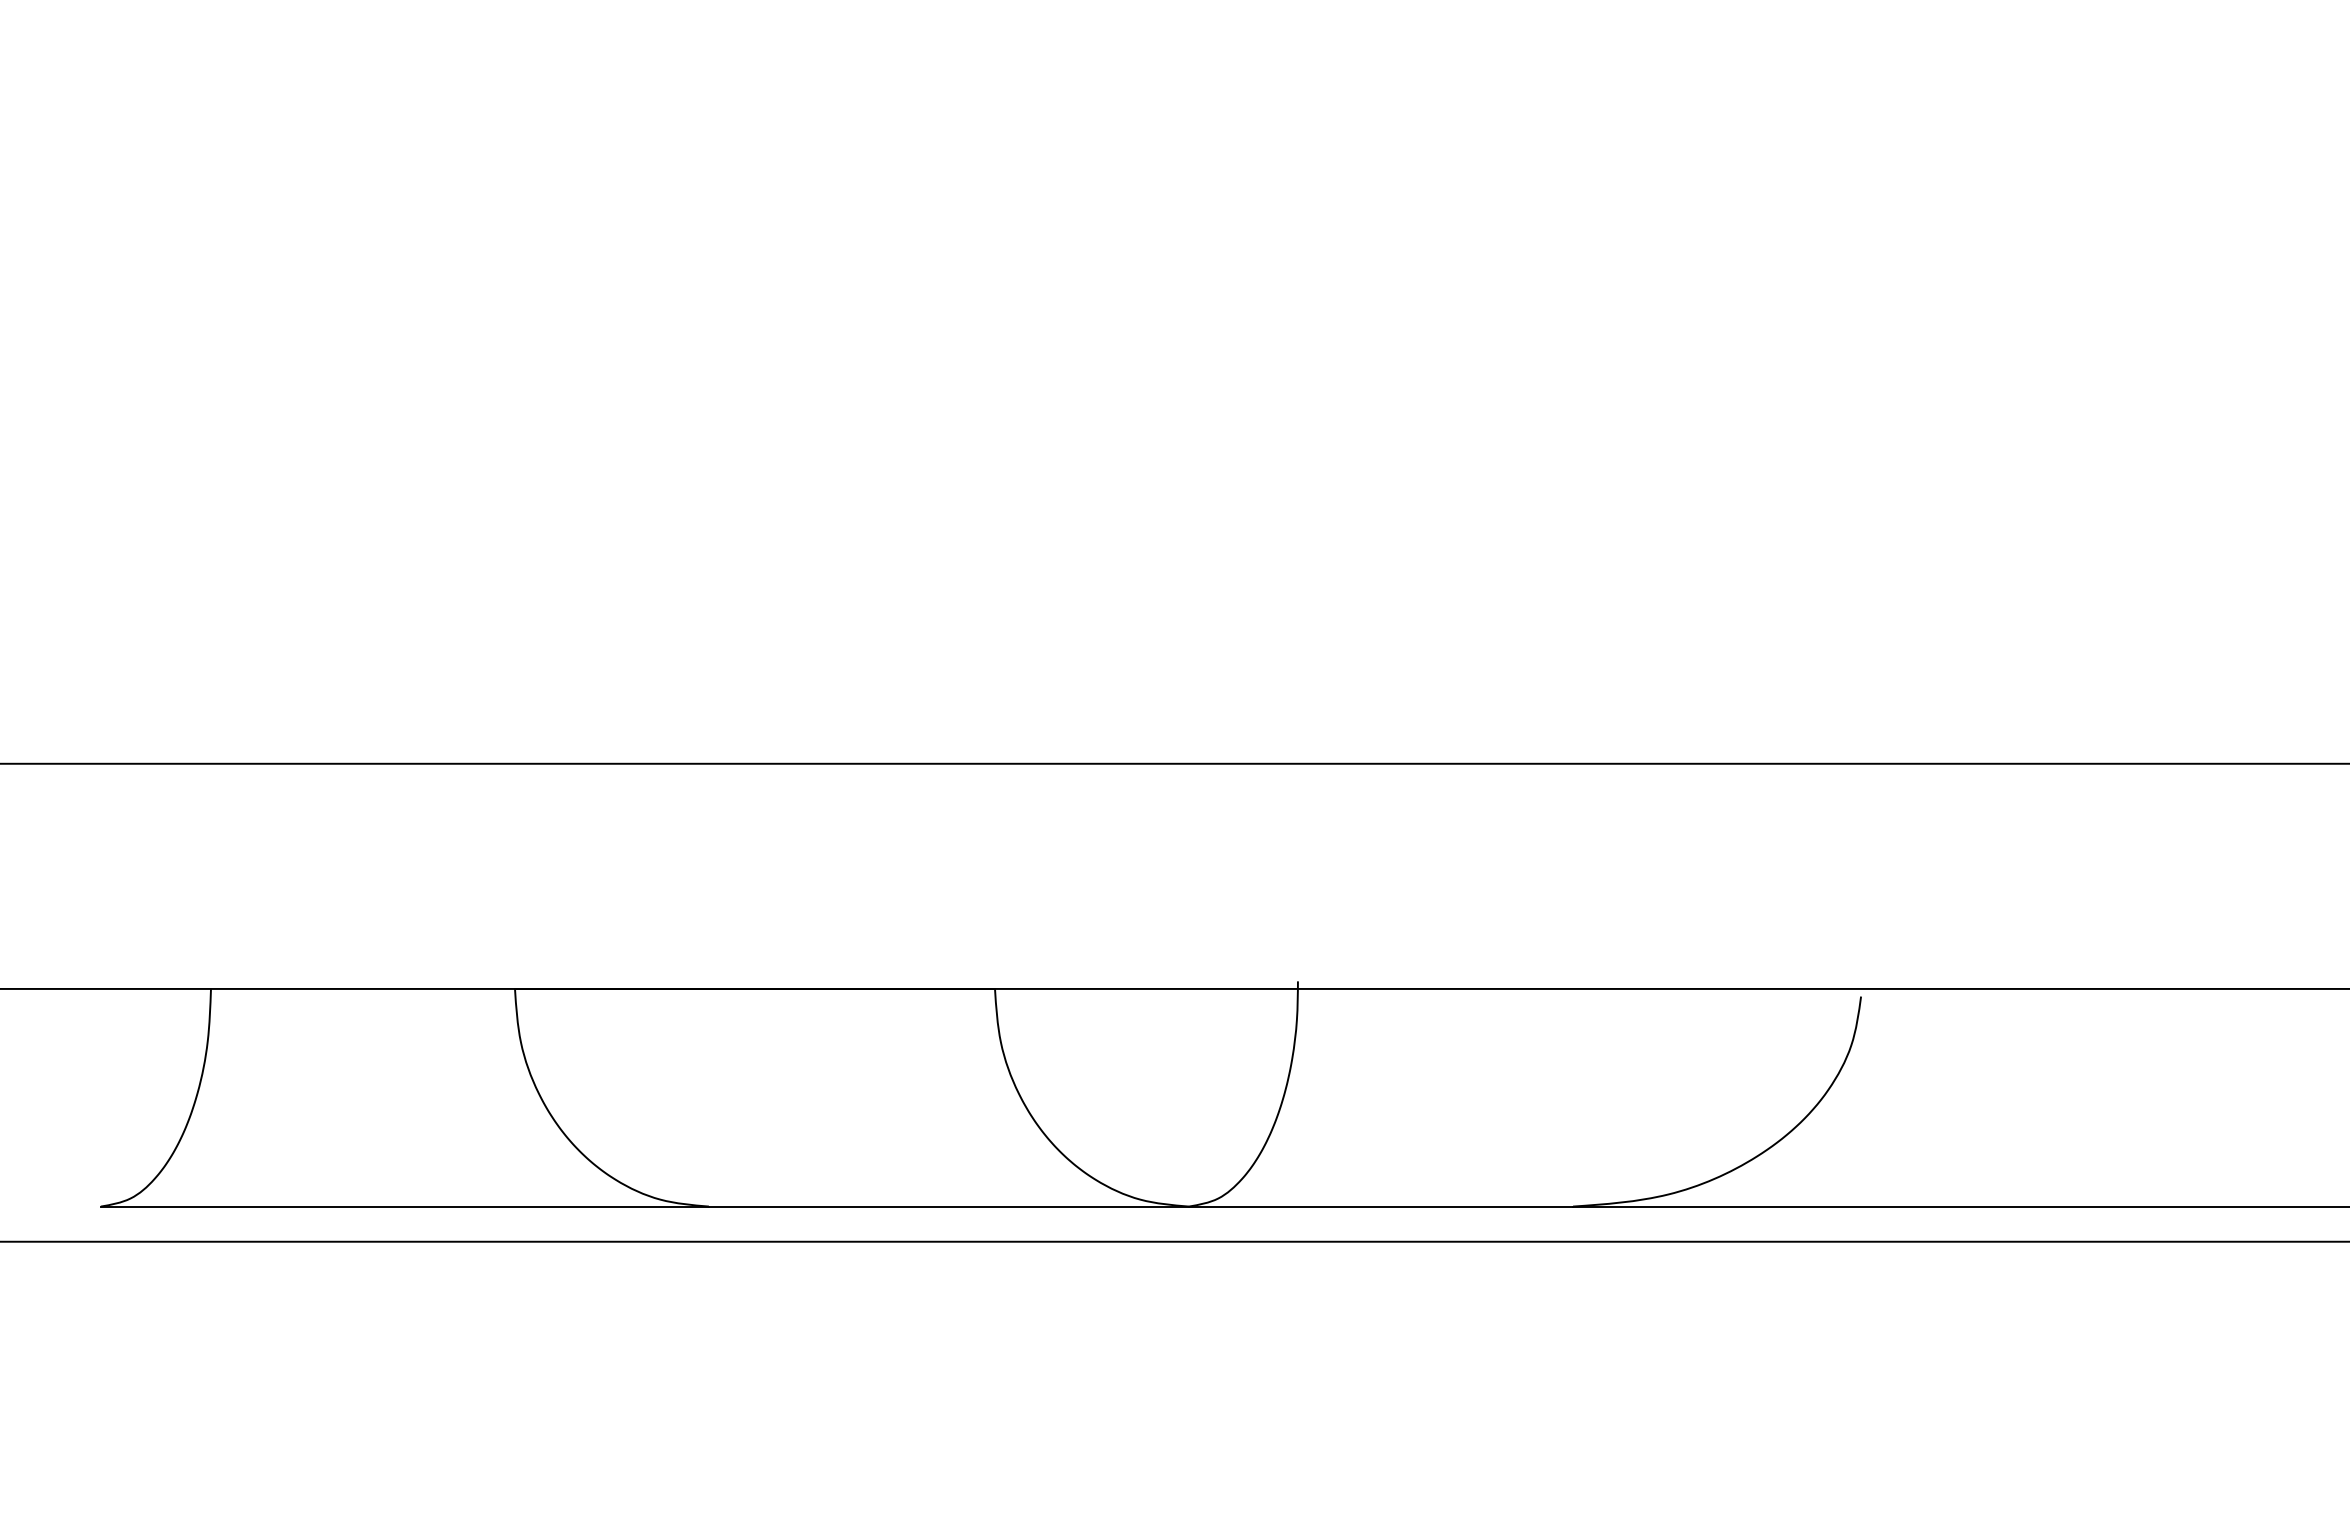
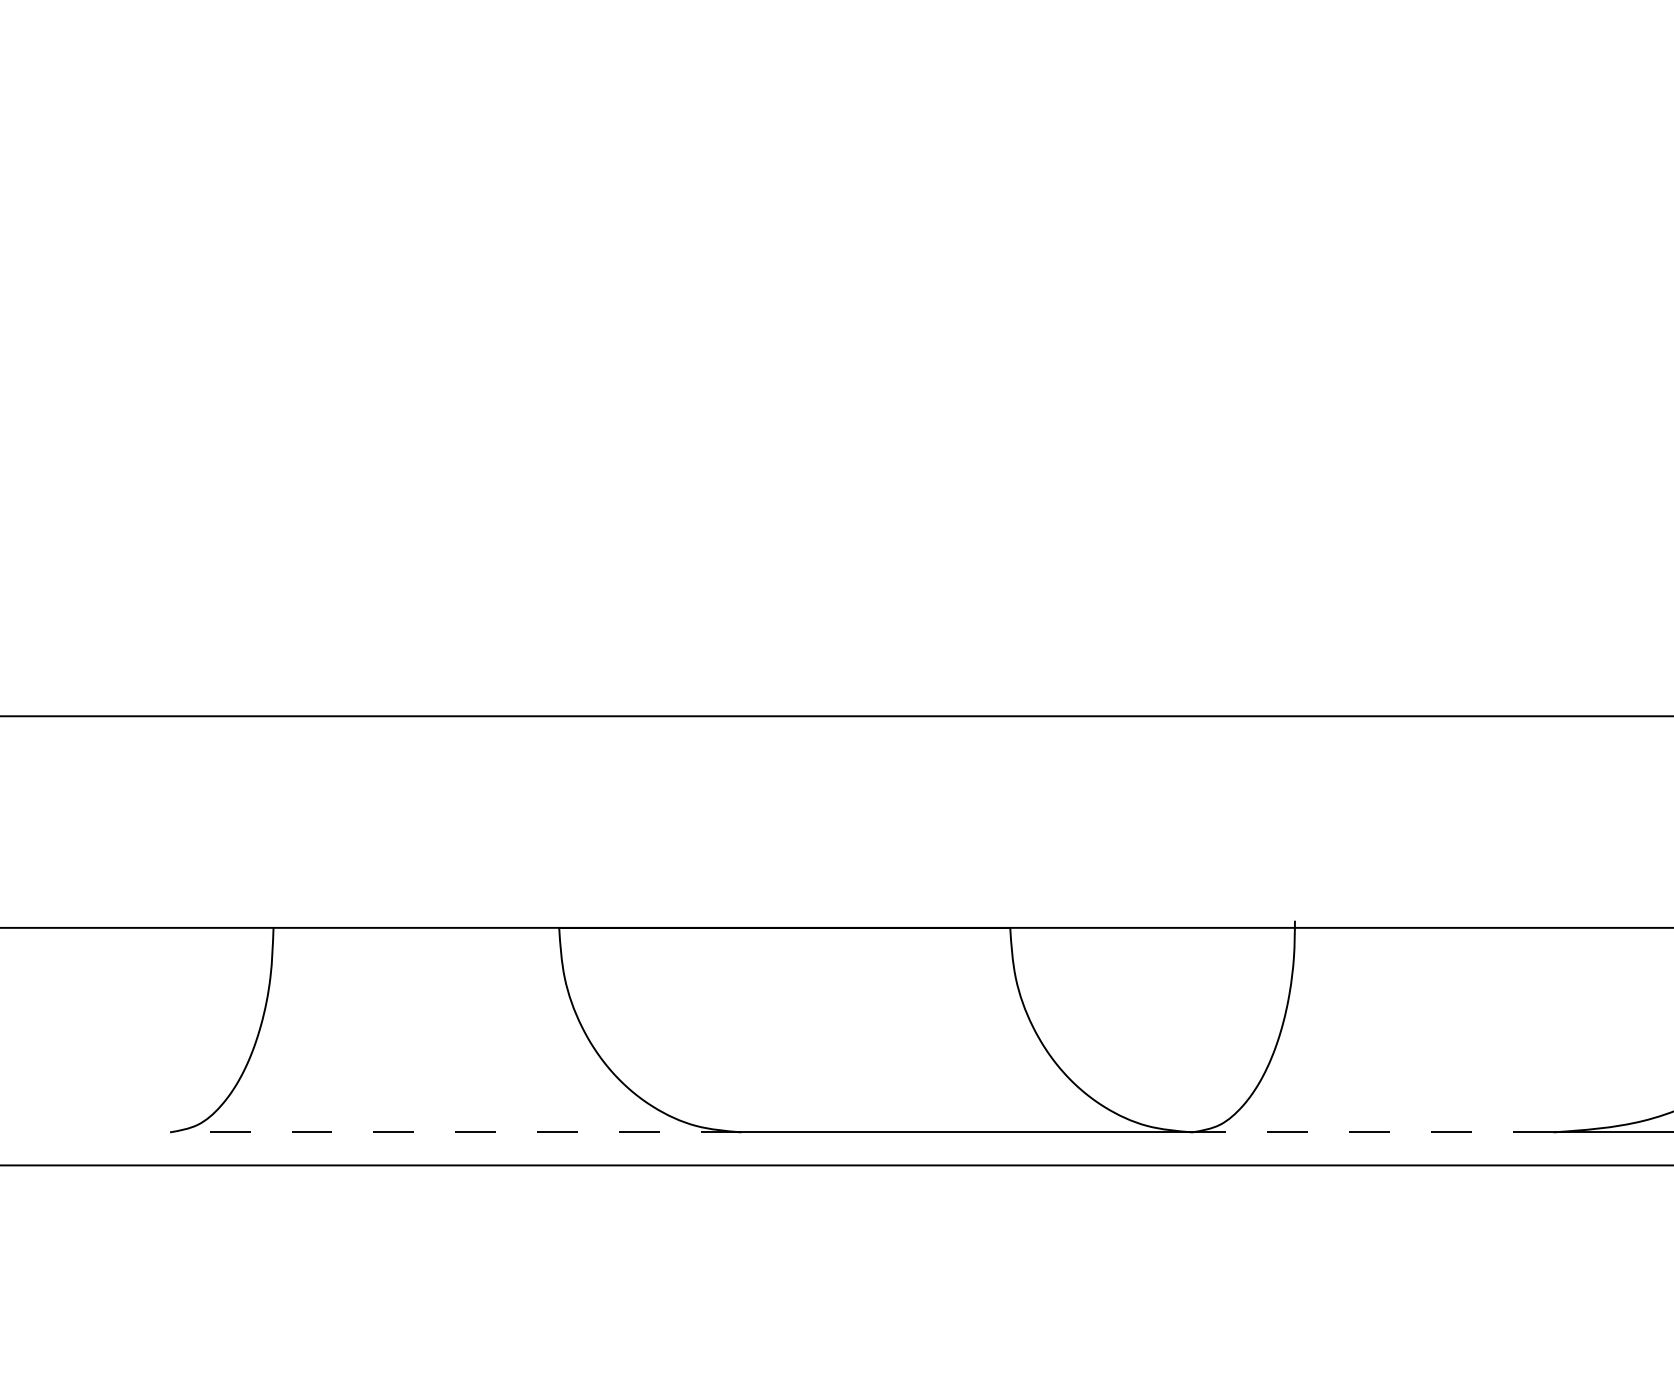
line: (404, 1206) -> (455, 1132), solid -> dashed
line: (1380, 1206) -> (1372, 1132), solid -> dashed

